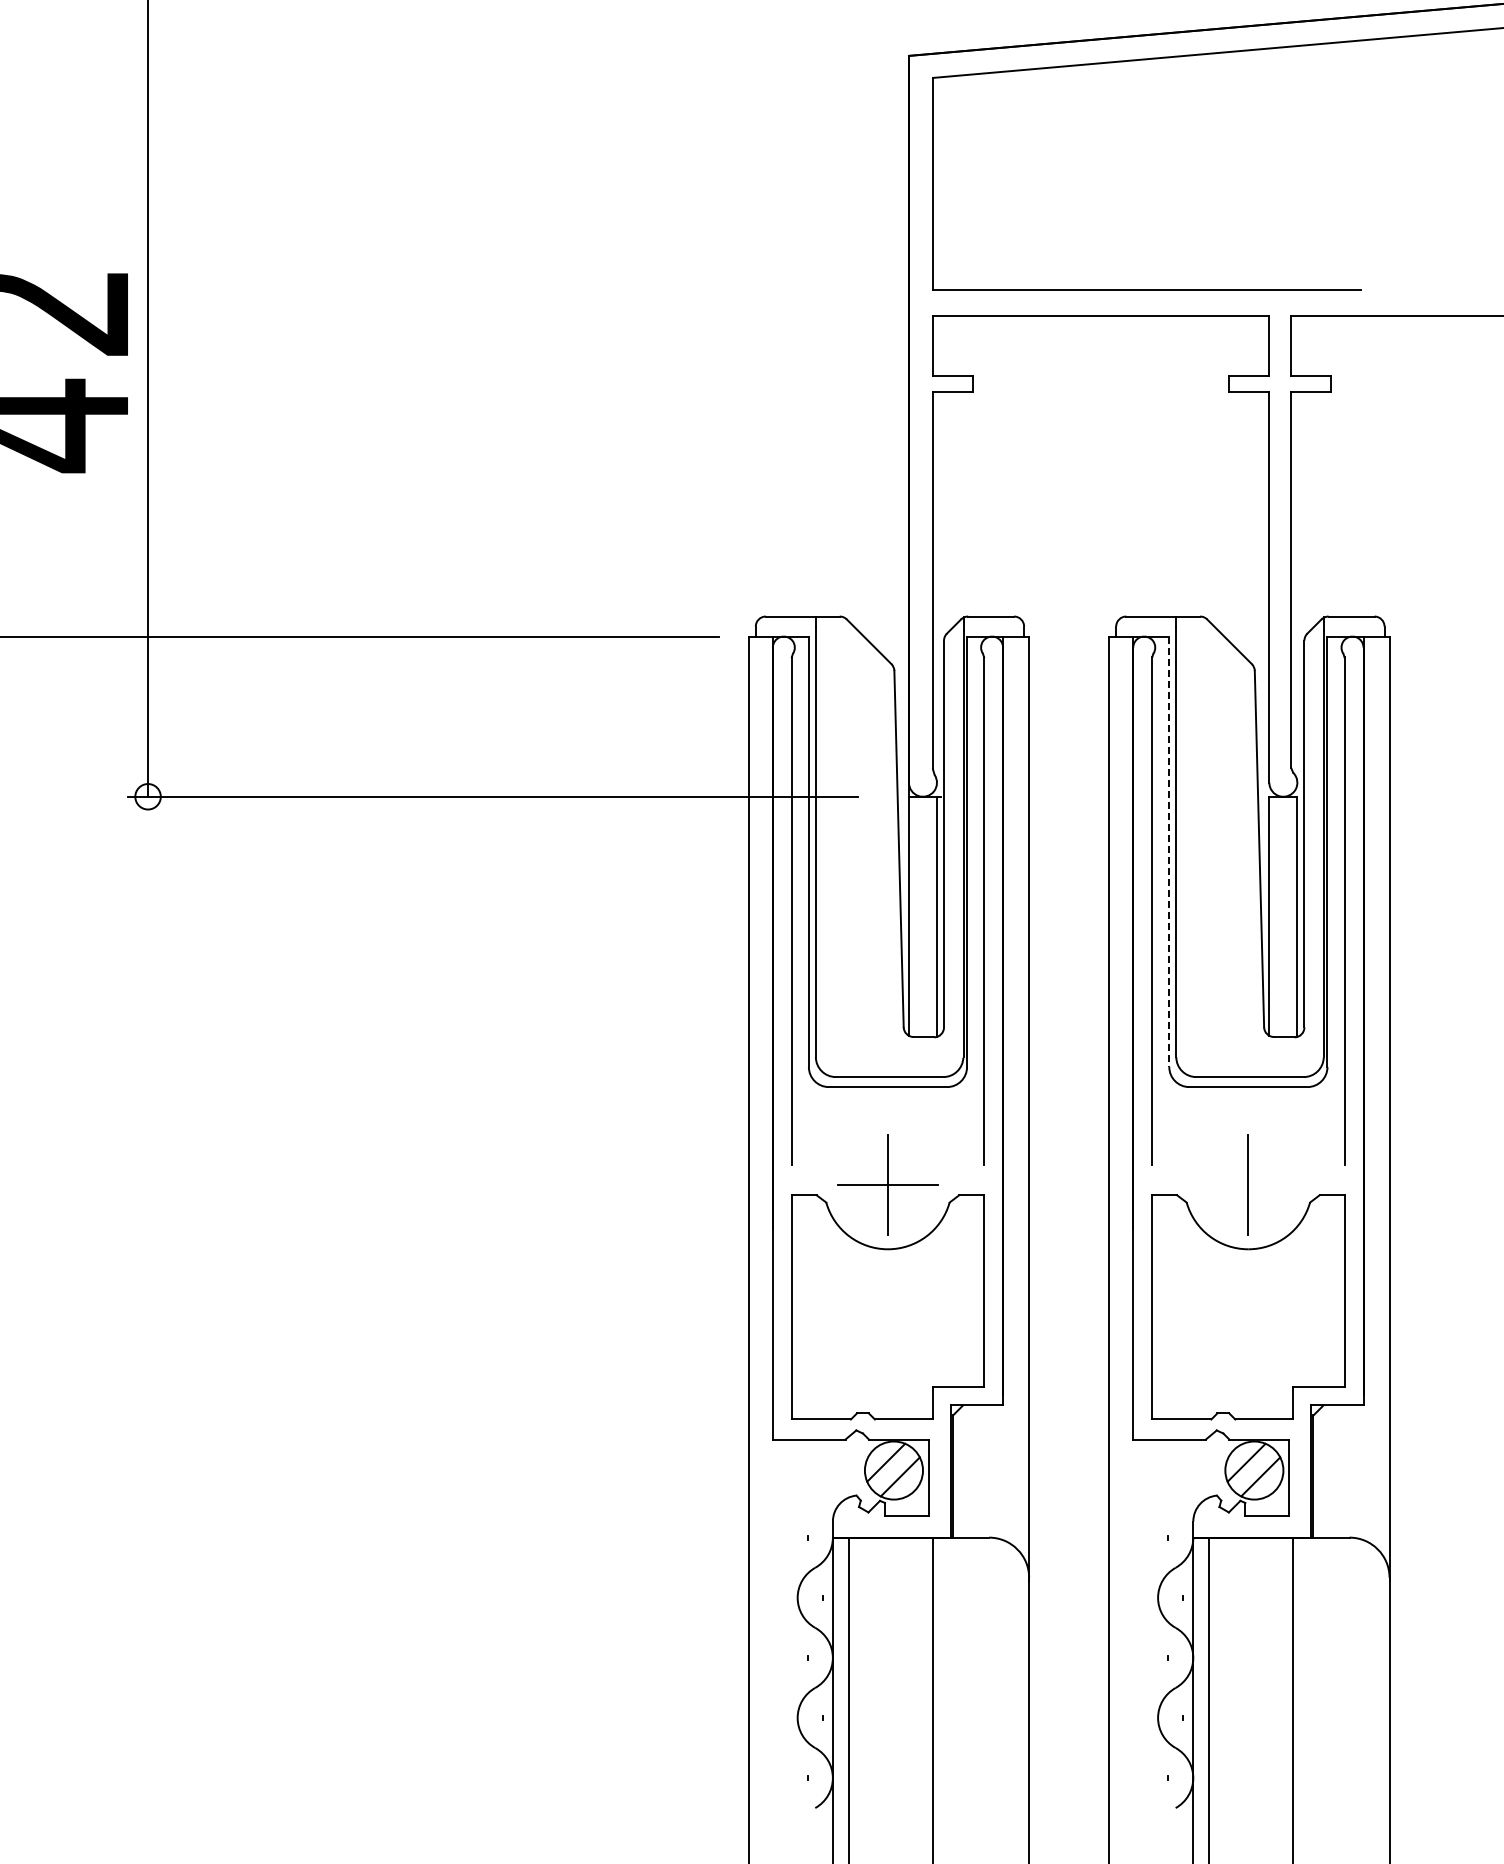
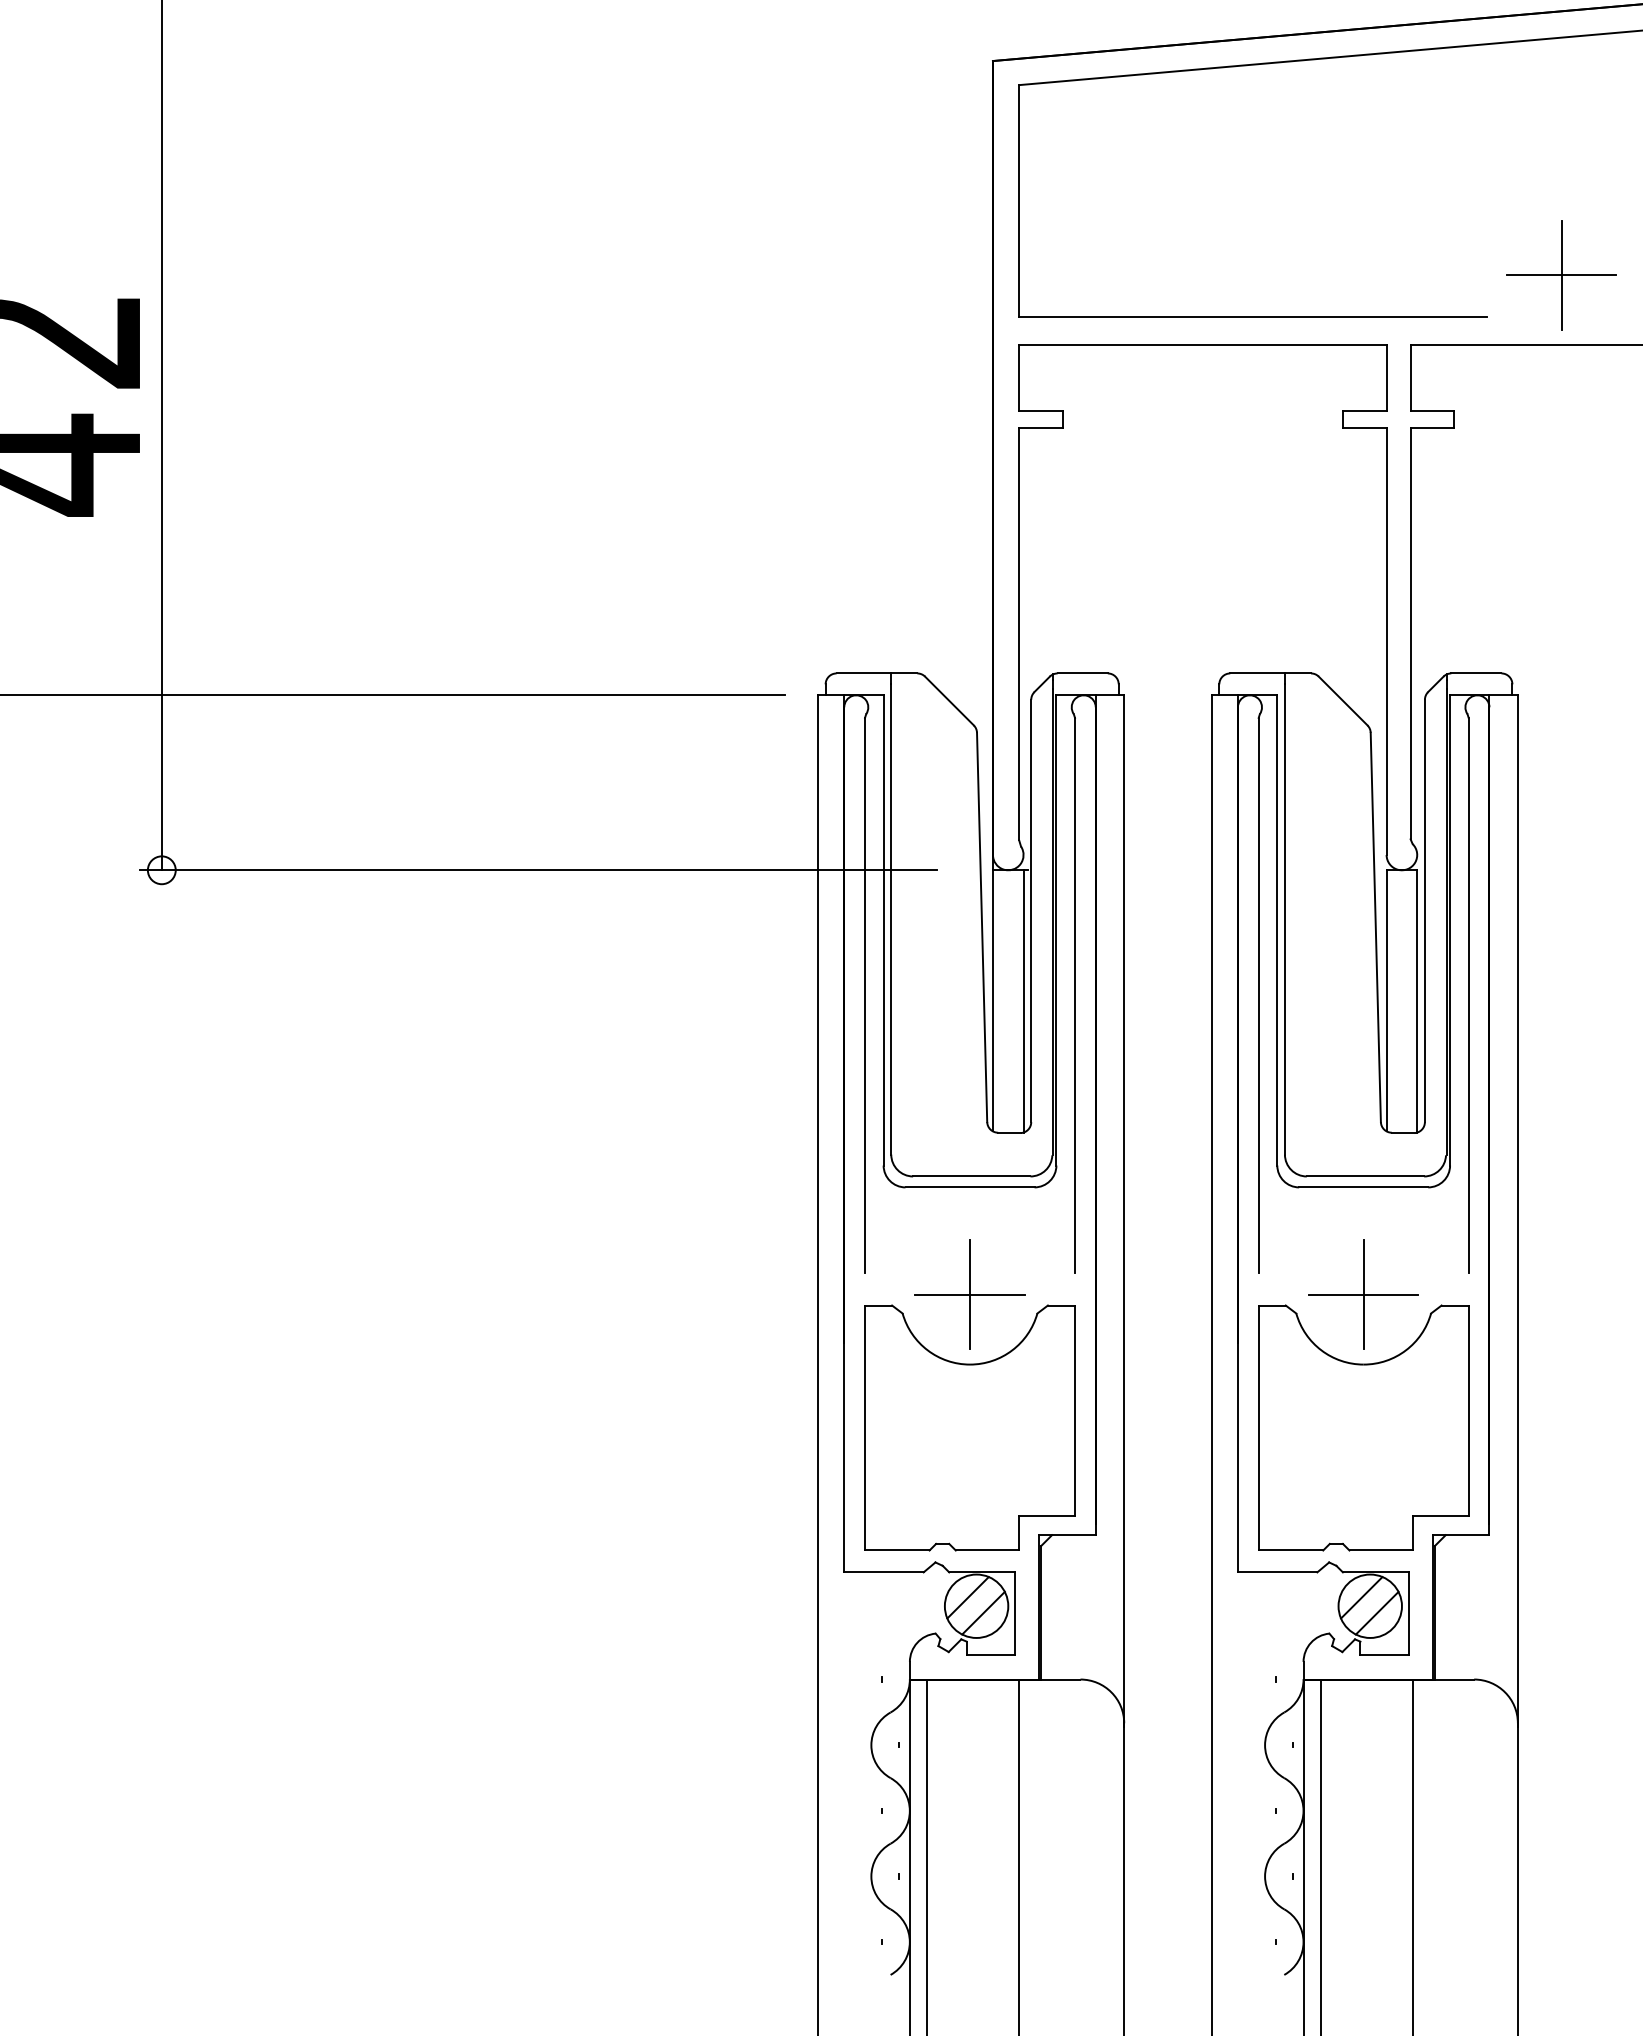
part: (1429, 251) -> (1561, 274), added
line: (1169, 852) -> (1277, 931), dashed -> solid
line: (1248, 1185) -> (1363, 1294), added

